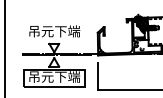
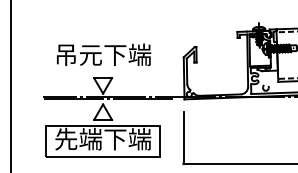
text: (40, 76) -> (77, 138), 吊元下端 -> 先端下端

